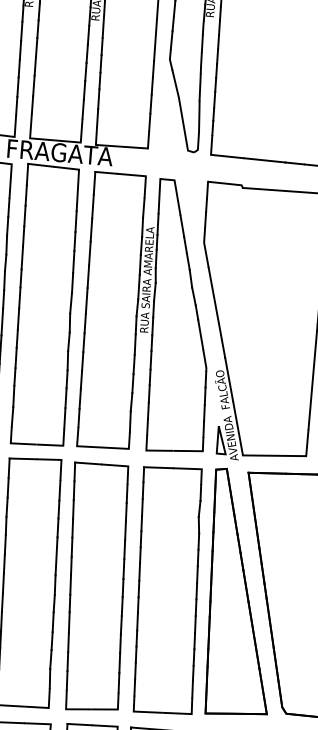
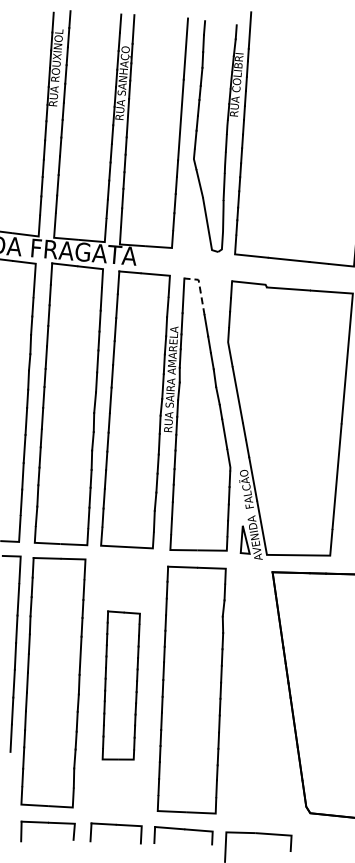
line: (176, 190) -> (200, 289), solid -> dashed
part: (97, 586) -> (121, 685), size x0.6
part: (235, 591) -> (259, 690), removed

